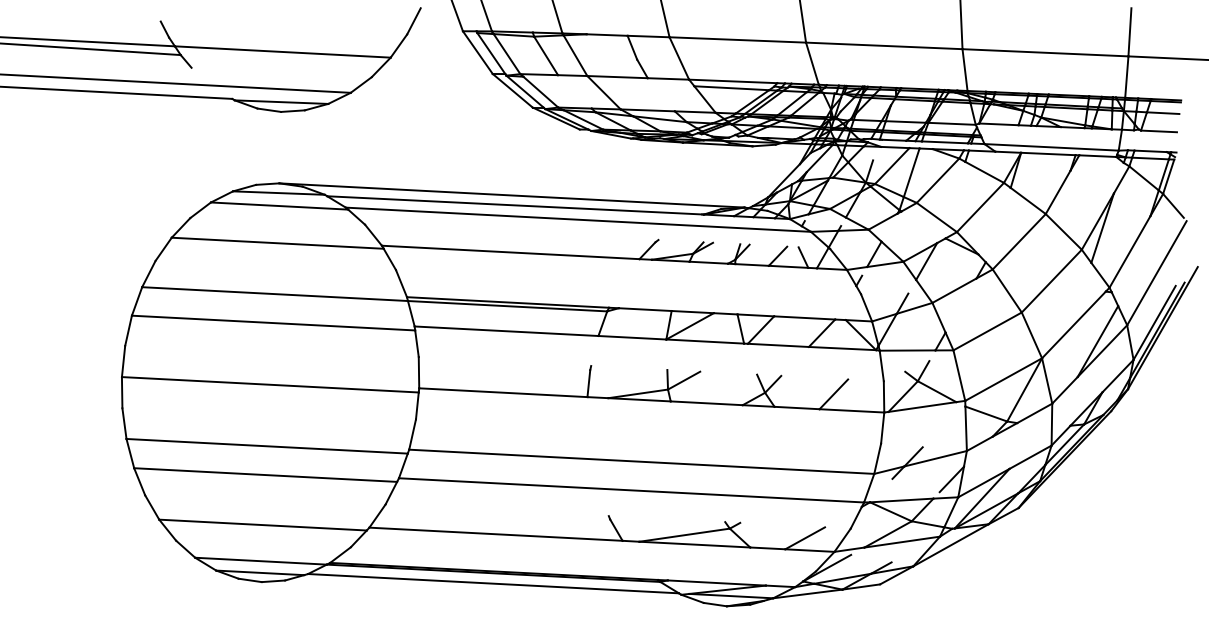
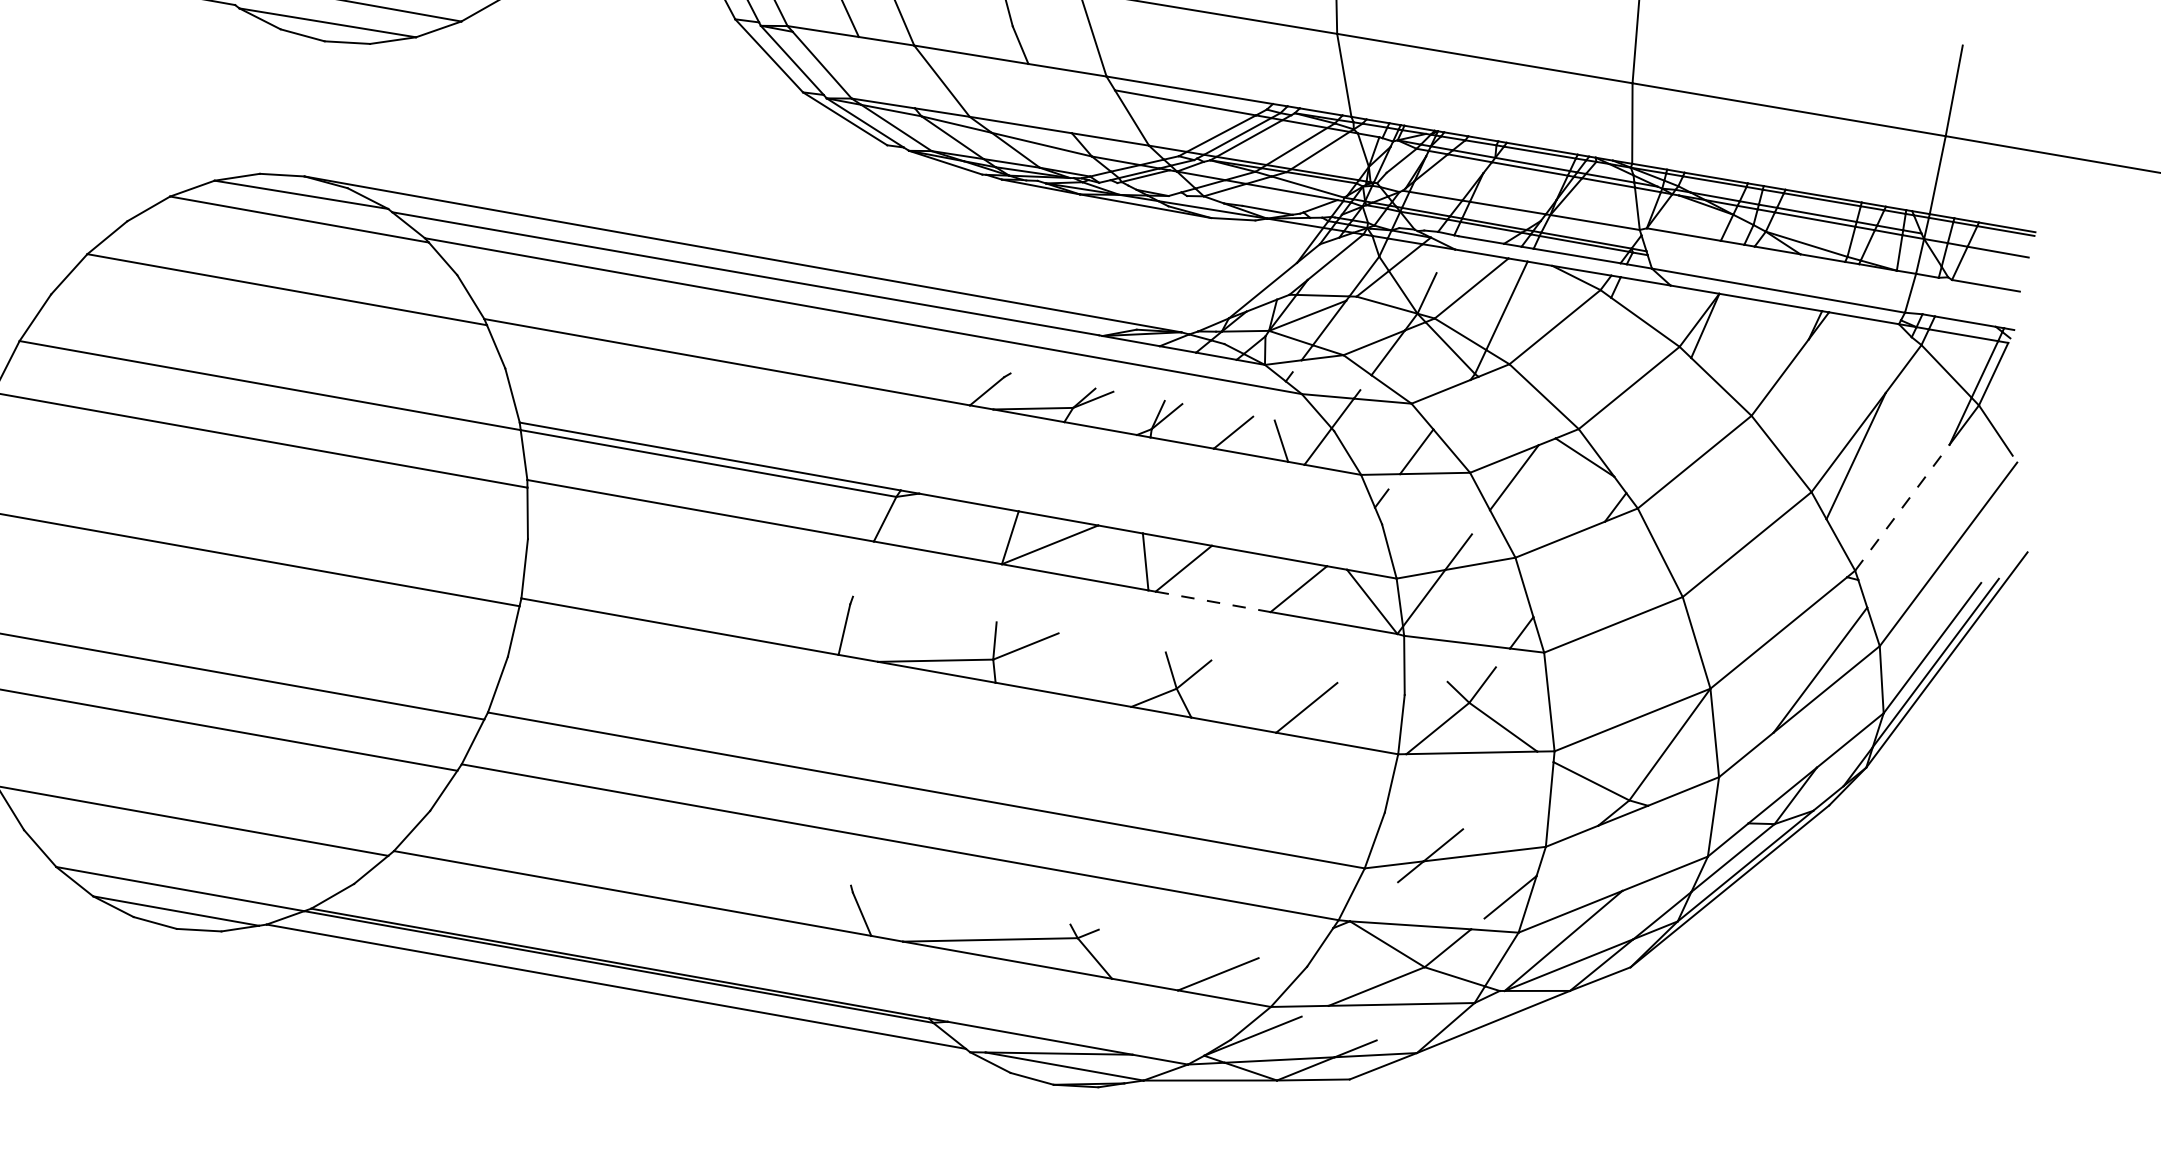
line: (1130, 251) -> (1903, 506), solid -> dashed
line: (778, 345) -> (1213, 602), solid -> dashed

